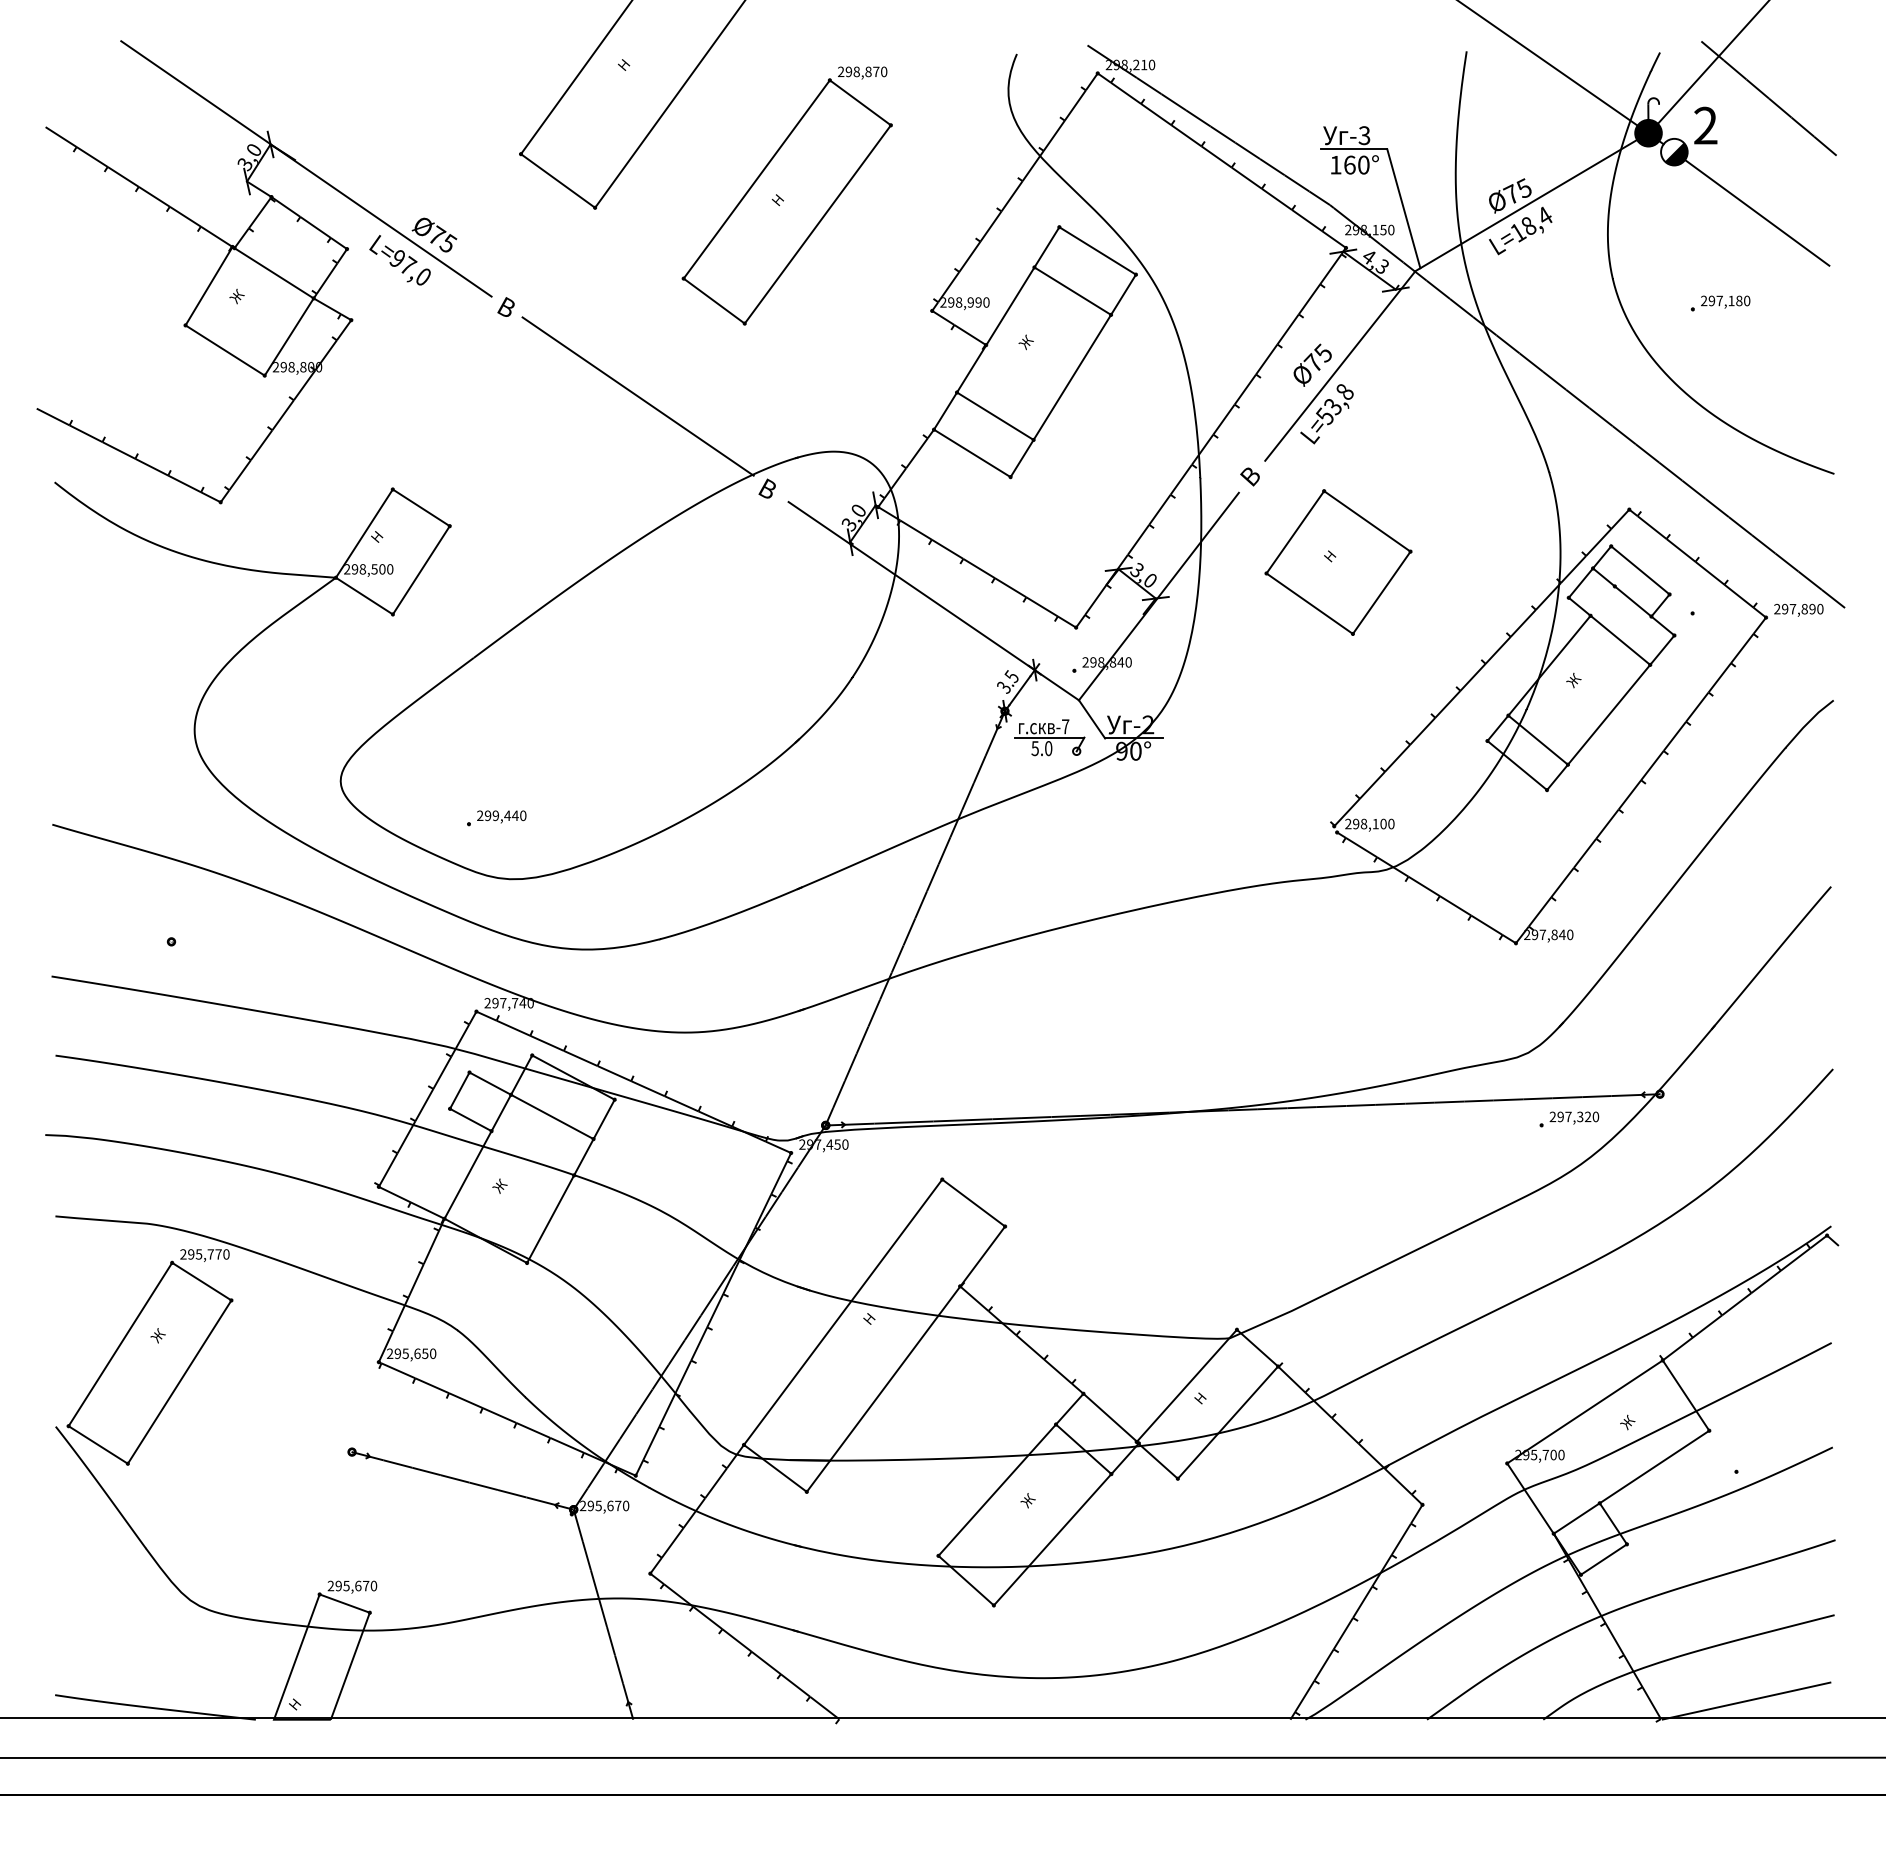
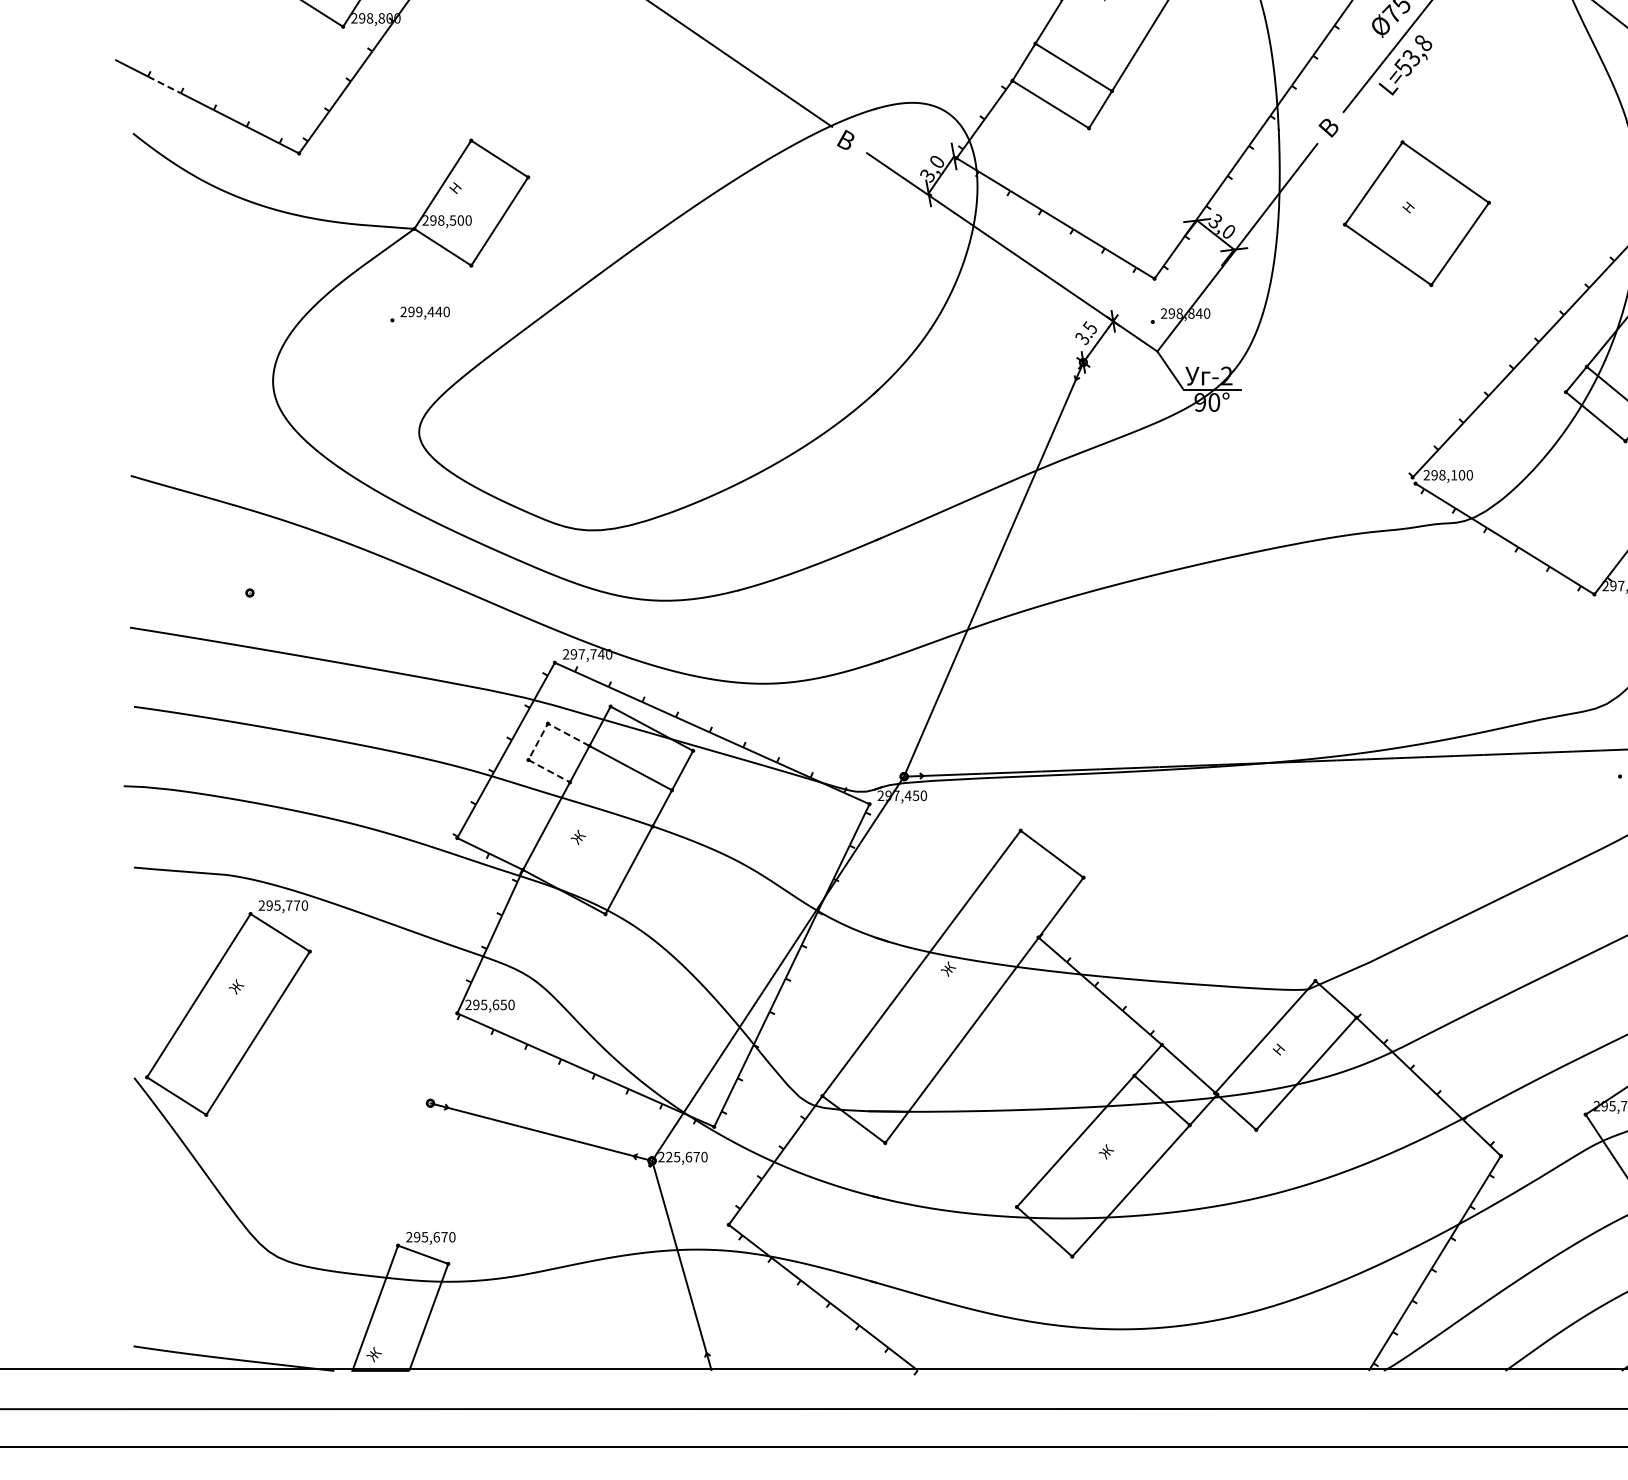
line: (86, 433) -> (164, 84), solid -> dashed
part: (1049, 737) -> (1127, 388), removed
part: (496, 818) -> (419, 314), moved
line: (459, 1090) -> (537, 741), solid -> dashed
text: (869, 1317) -> (947, 968), Н -> Ж
text: (590, 1506) -> (668, 1157), 295,670 -> 225,670
text: (295, 1703) -> (373, 1354), Н -> Ж

